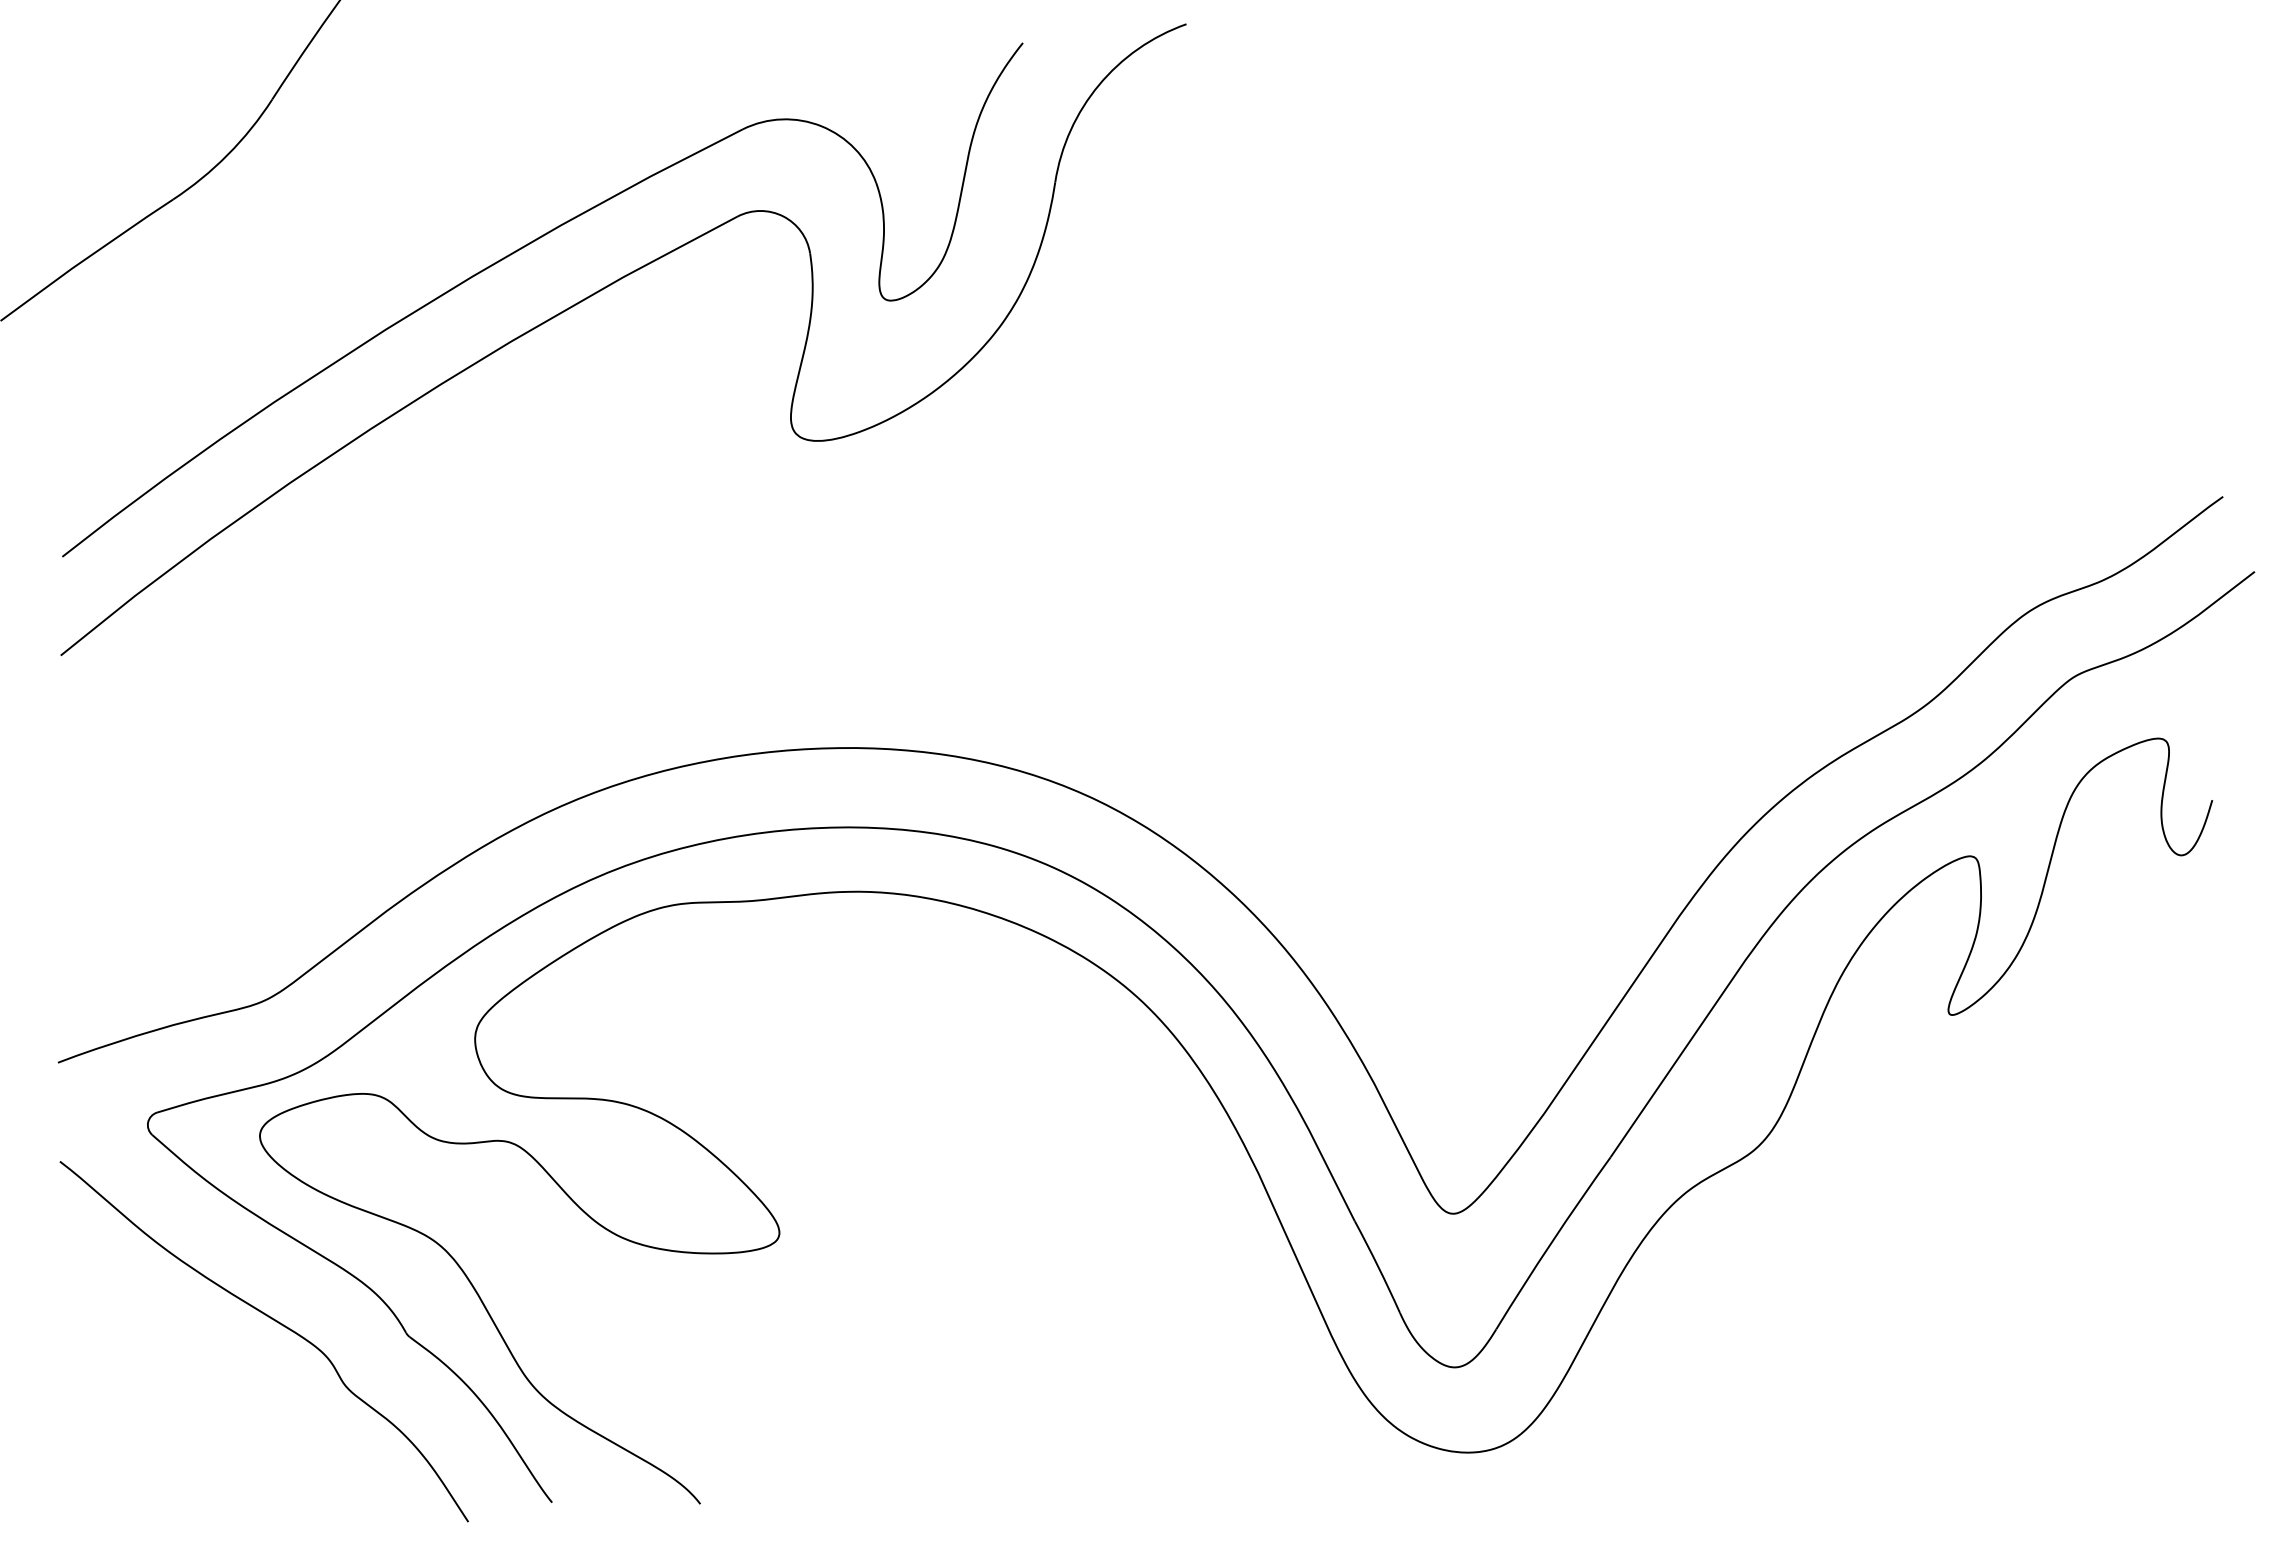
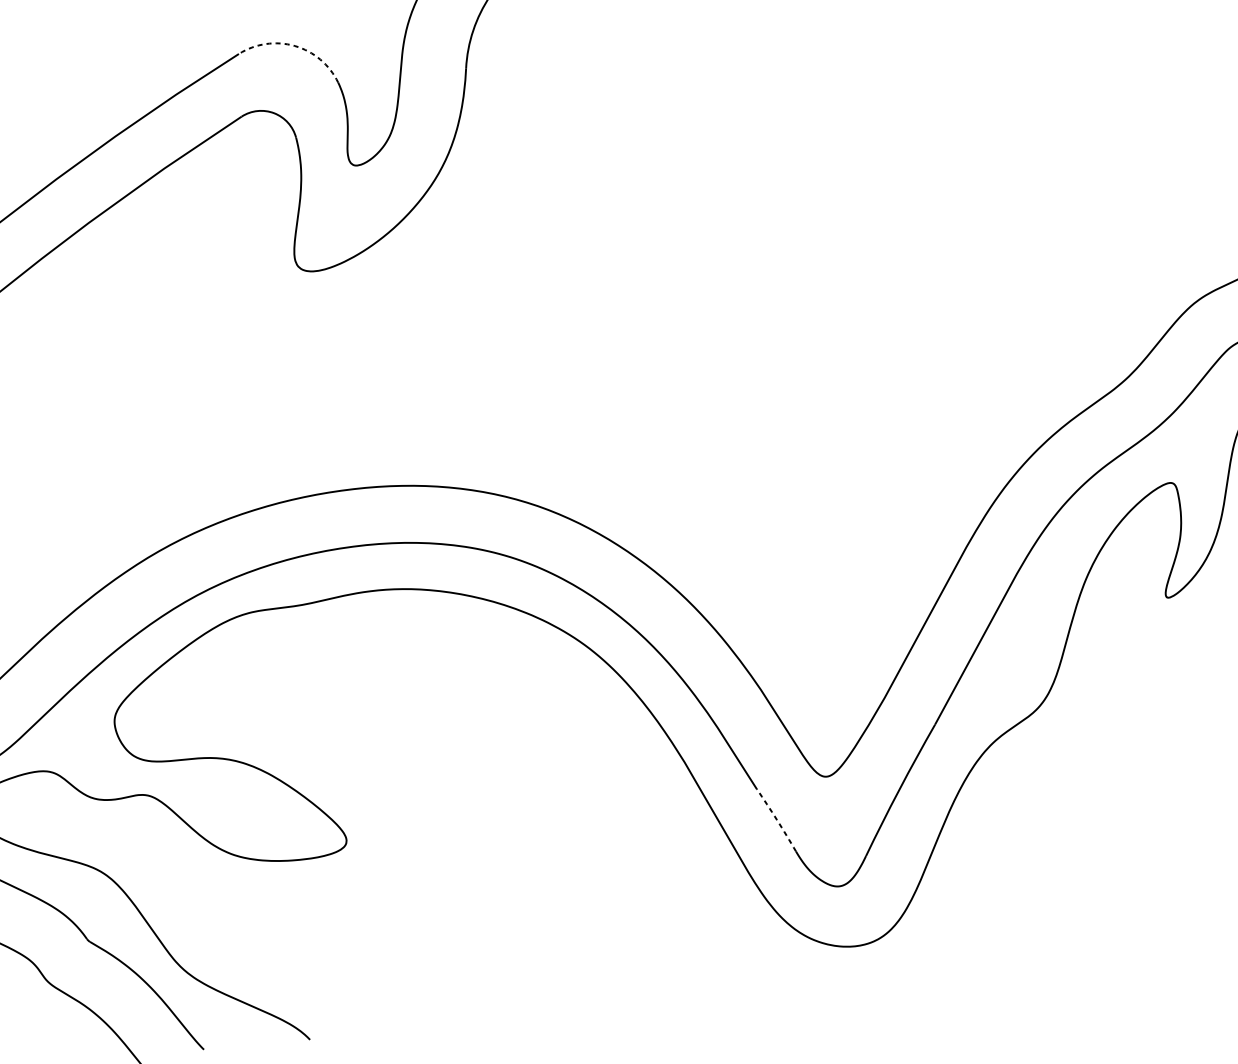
arc: (821, 126) -> (294, 46), solid -> dashed
arc: (1378, 1266) -> (777, 819), solid -> dashed

